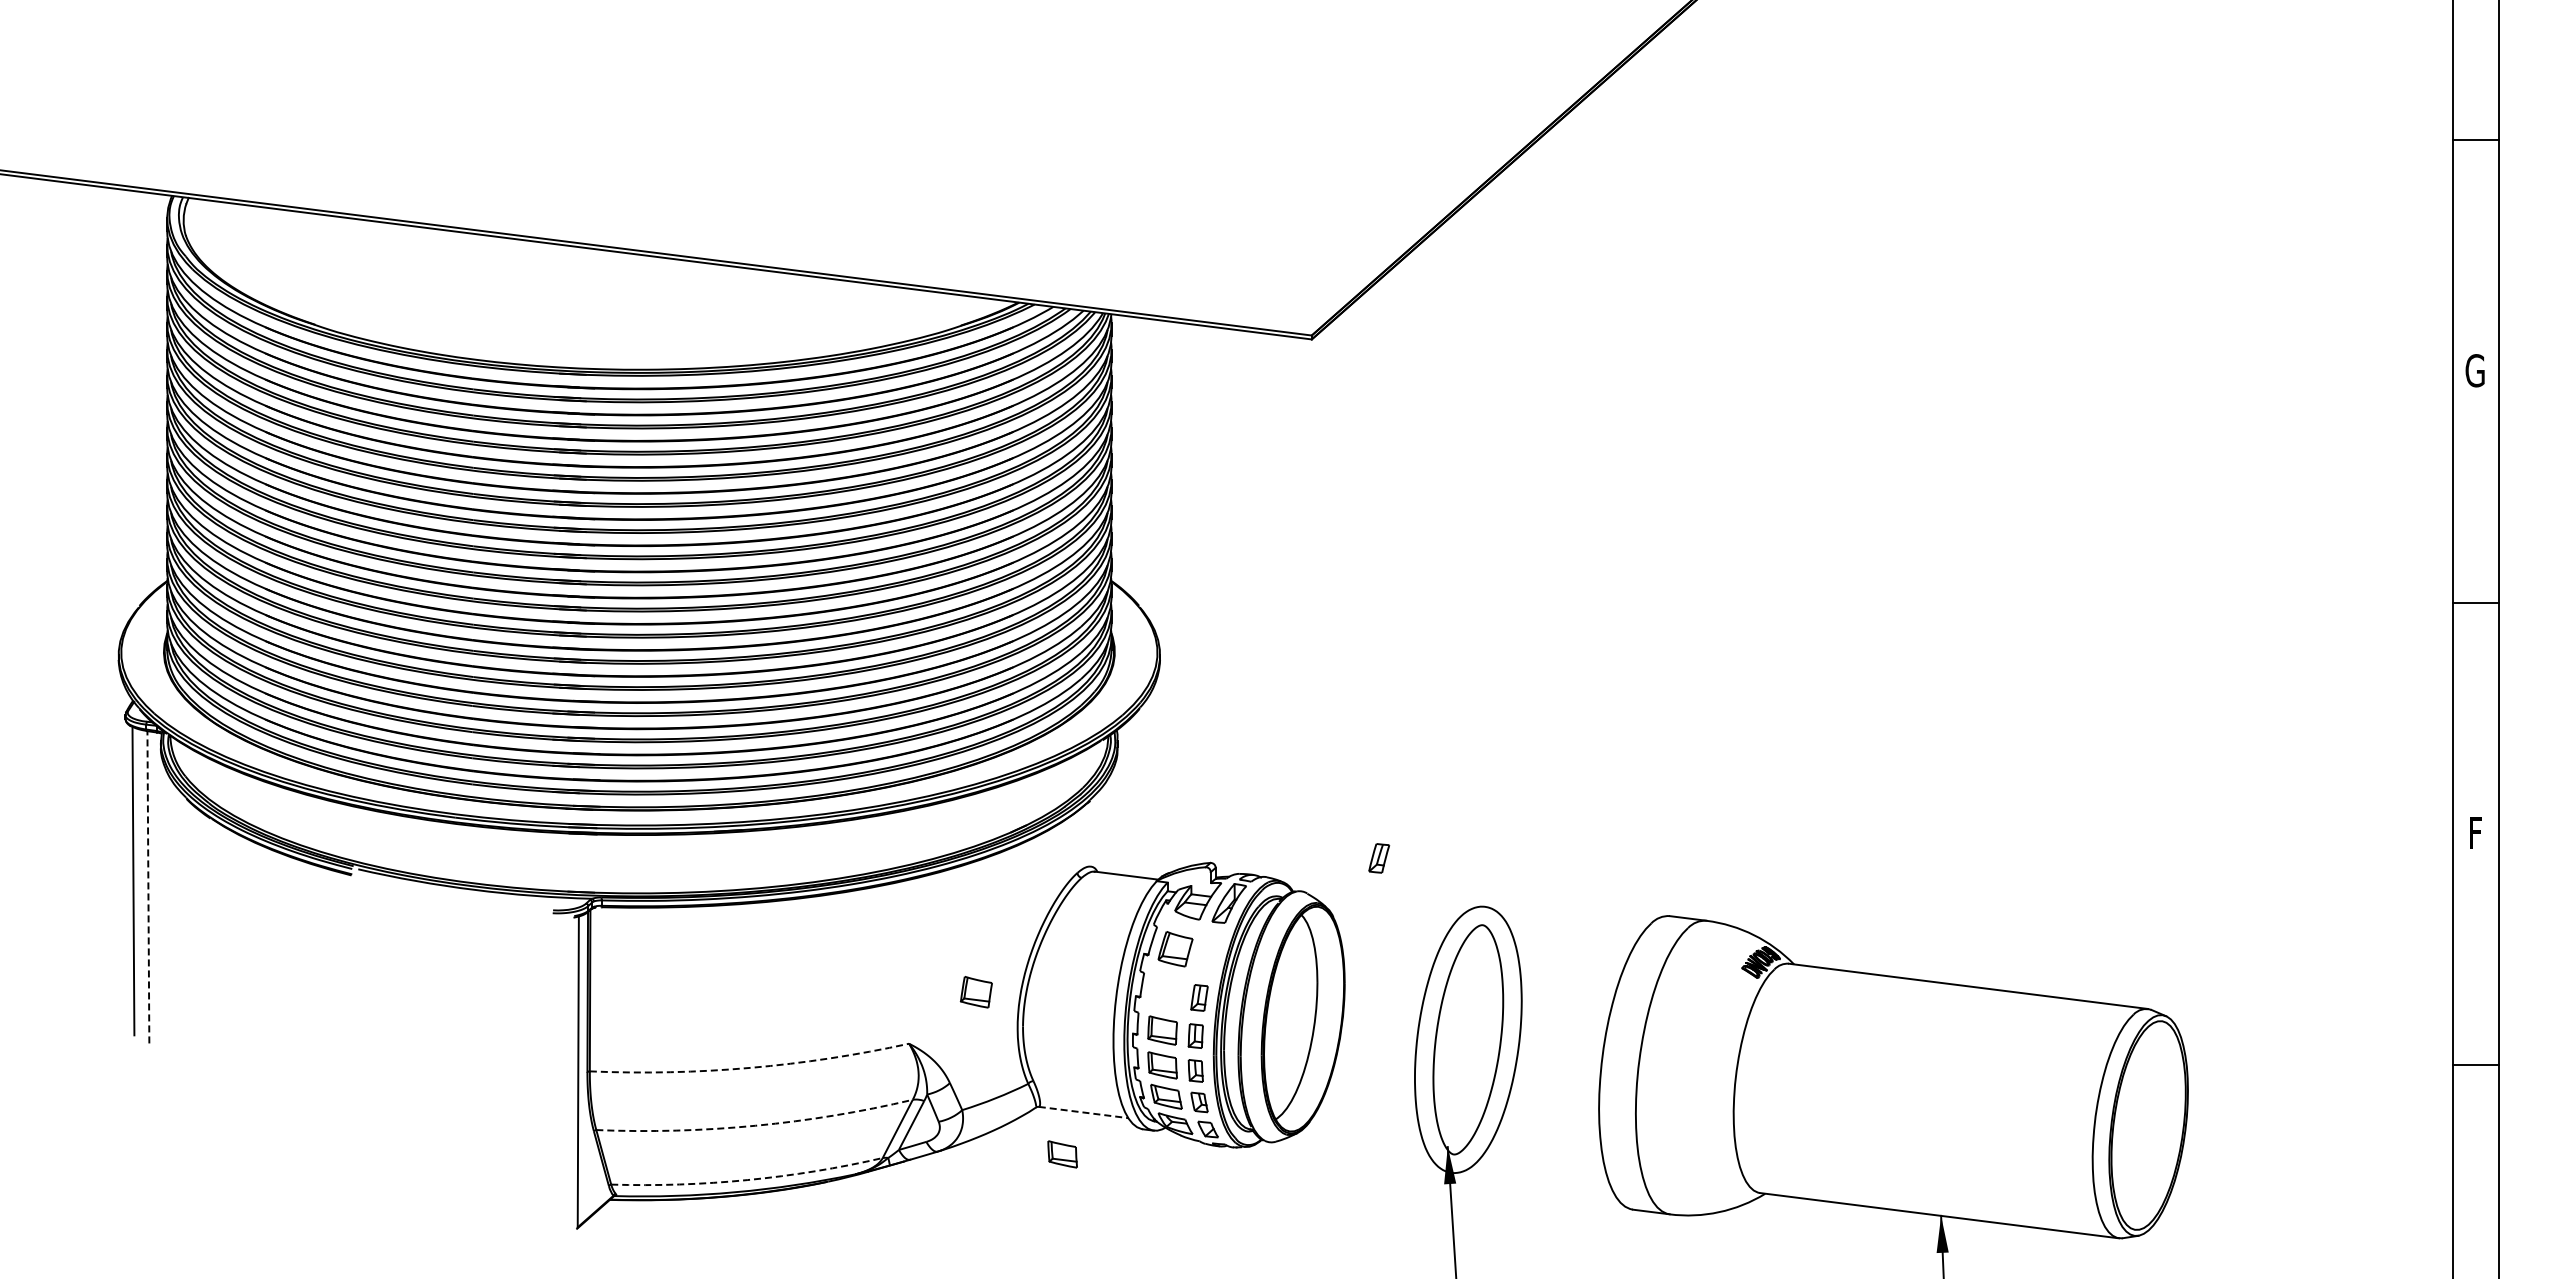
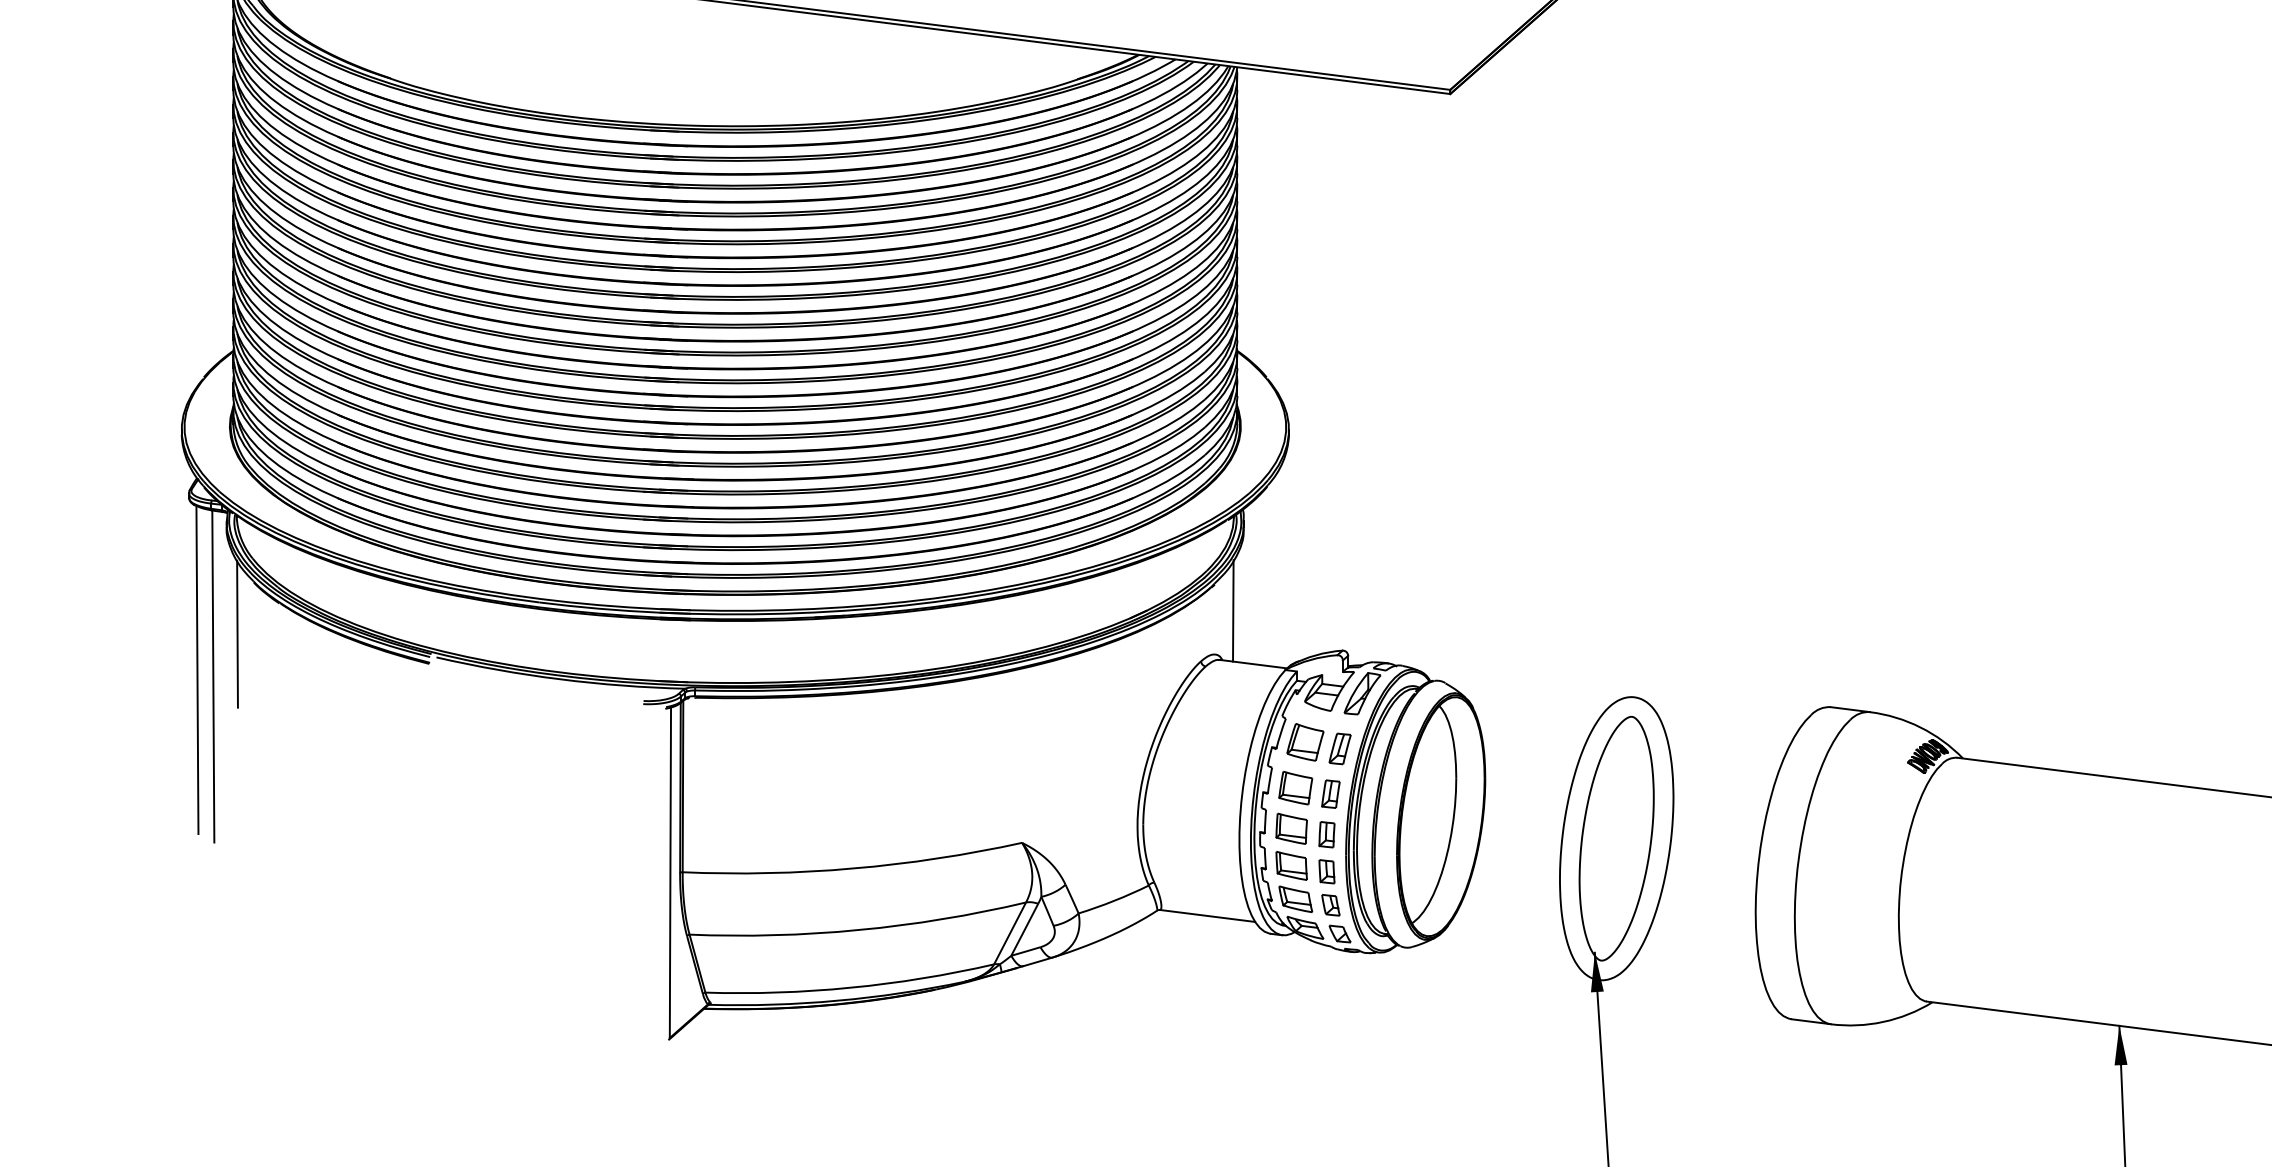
line: (1107, 825) -> (1233, 610), added
line: (170, 847) -> (236, 634), added
part: (1379, 858) -> (1340, 749), moved
line: (148, 886) -> (213, 675), dashed -> solid
part: (975, 992) -> (1294, 788), moved
arc: (750, 1067) -> (853, 868), dashed -> solid
line: (1084, 1112) -> (1208, 915), dashed -> solid
arc: (755, 1125) -> (858, 929), dashed -> solid
part: (1062, 1154) -> (1185, 960), removed
arc: (747, 1180) -> (850, 988), dashed -> solid

